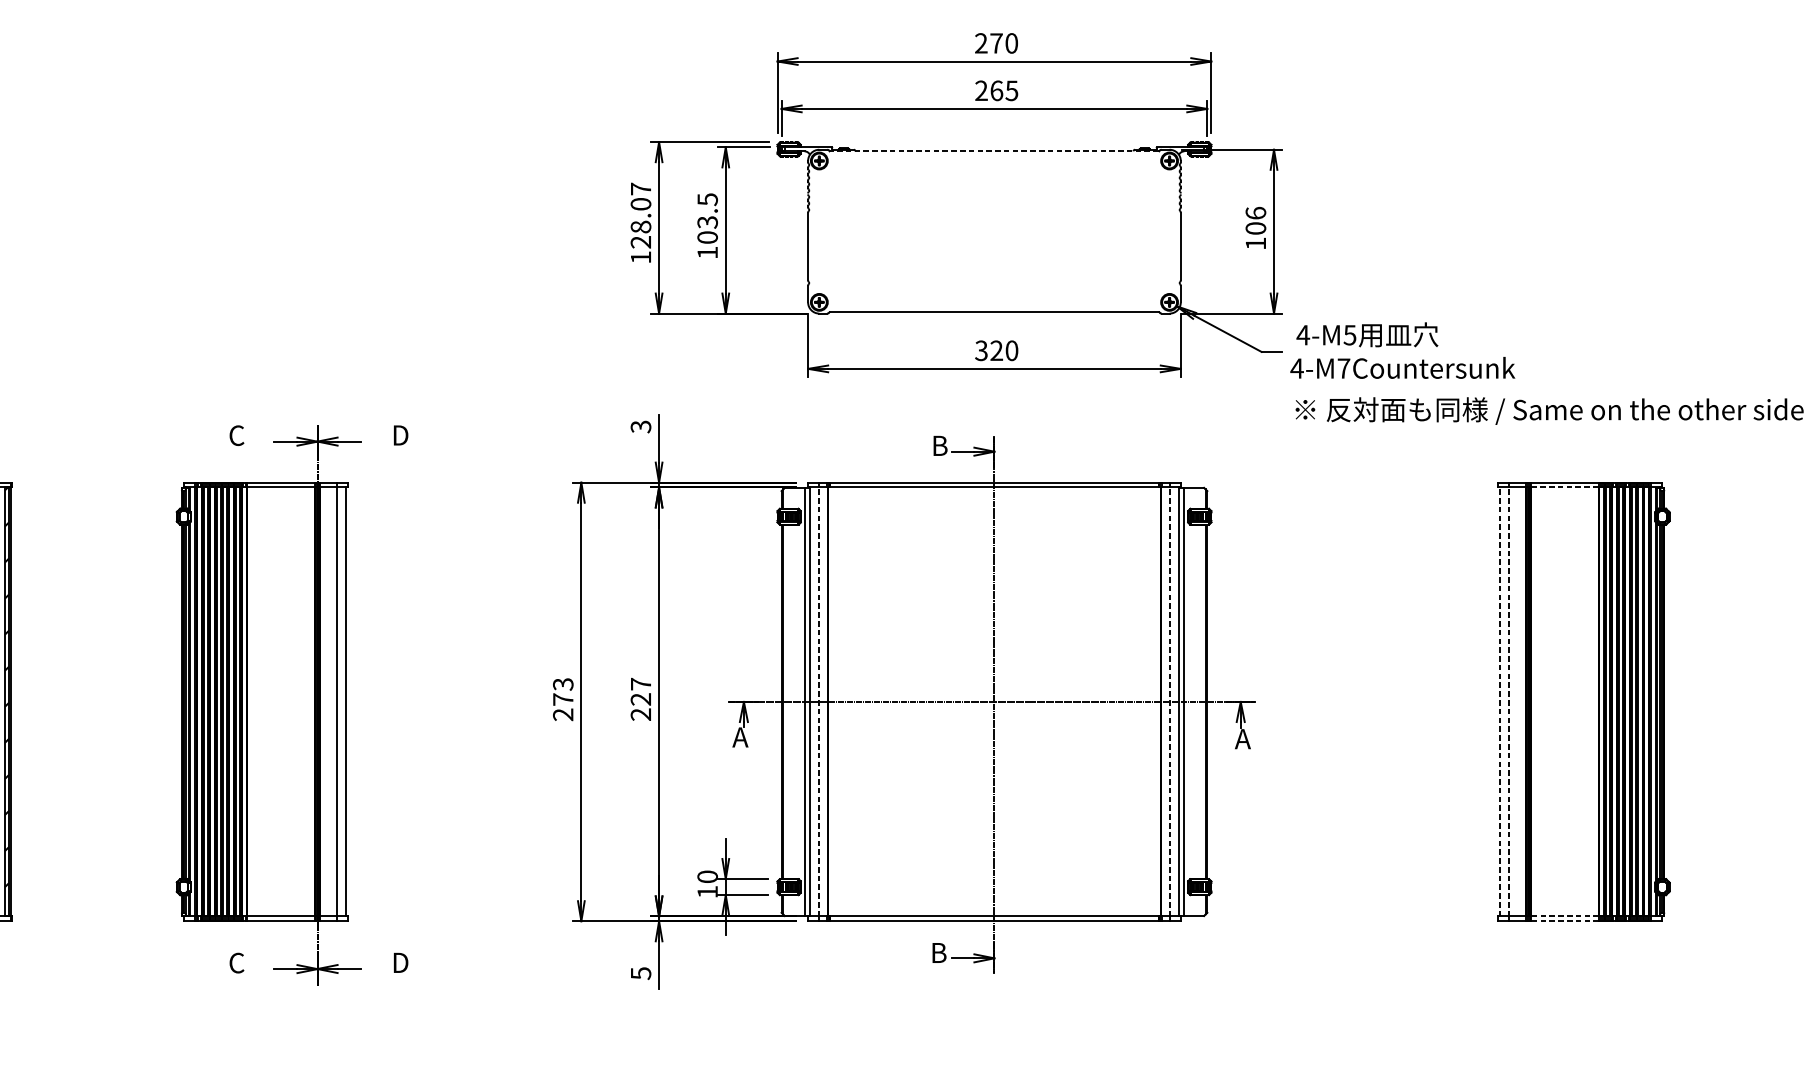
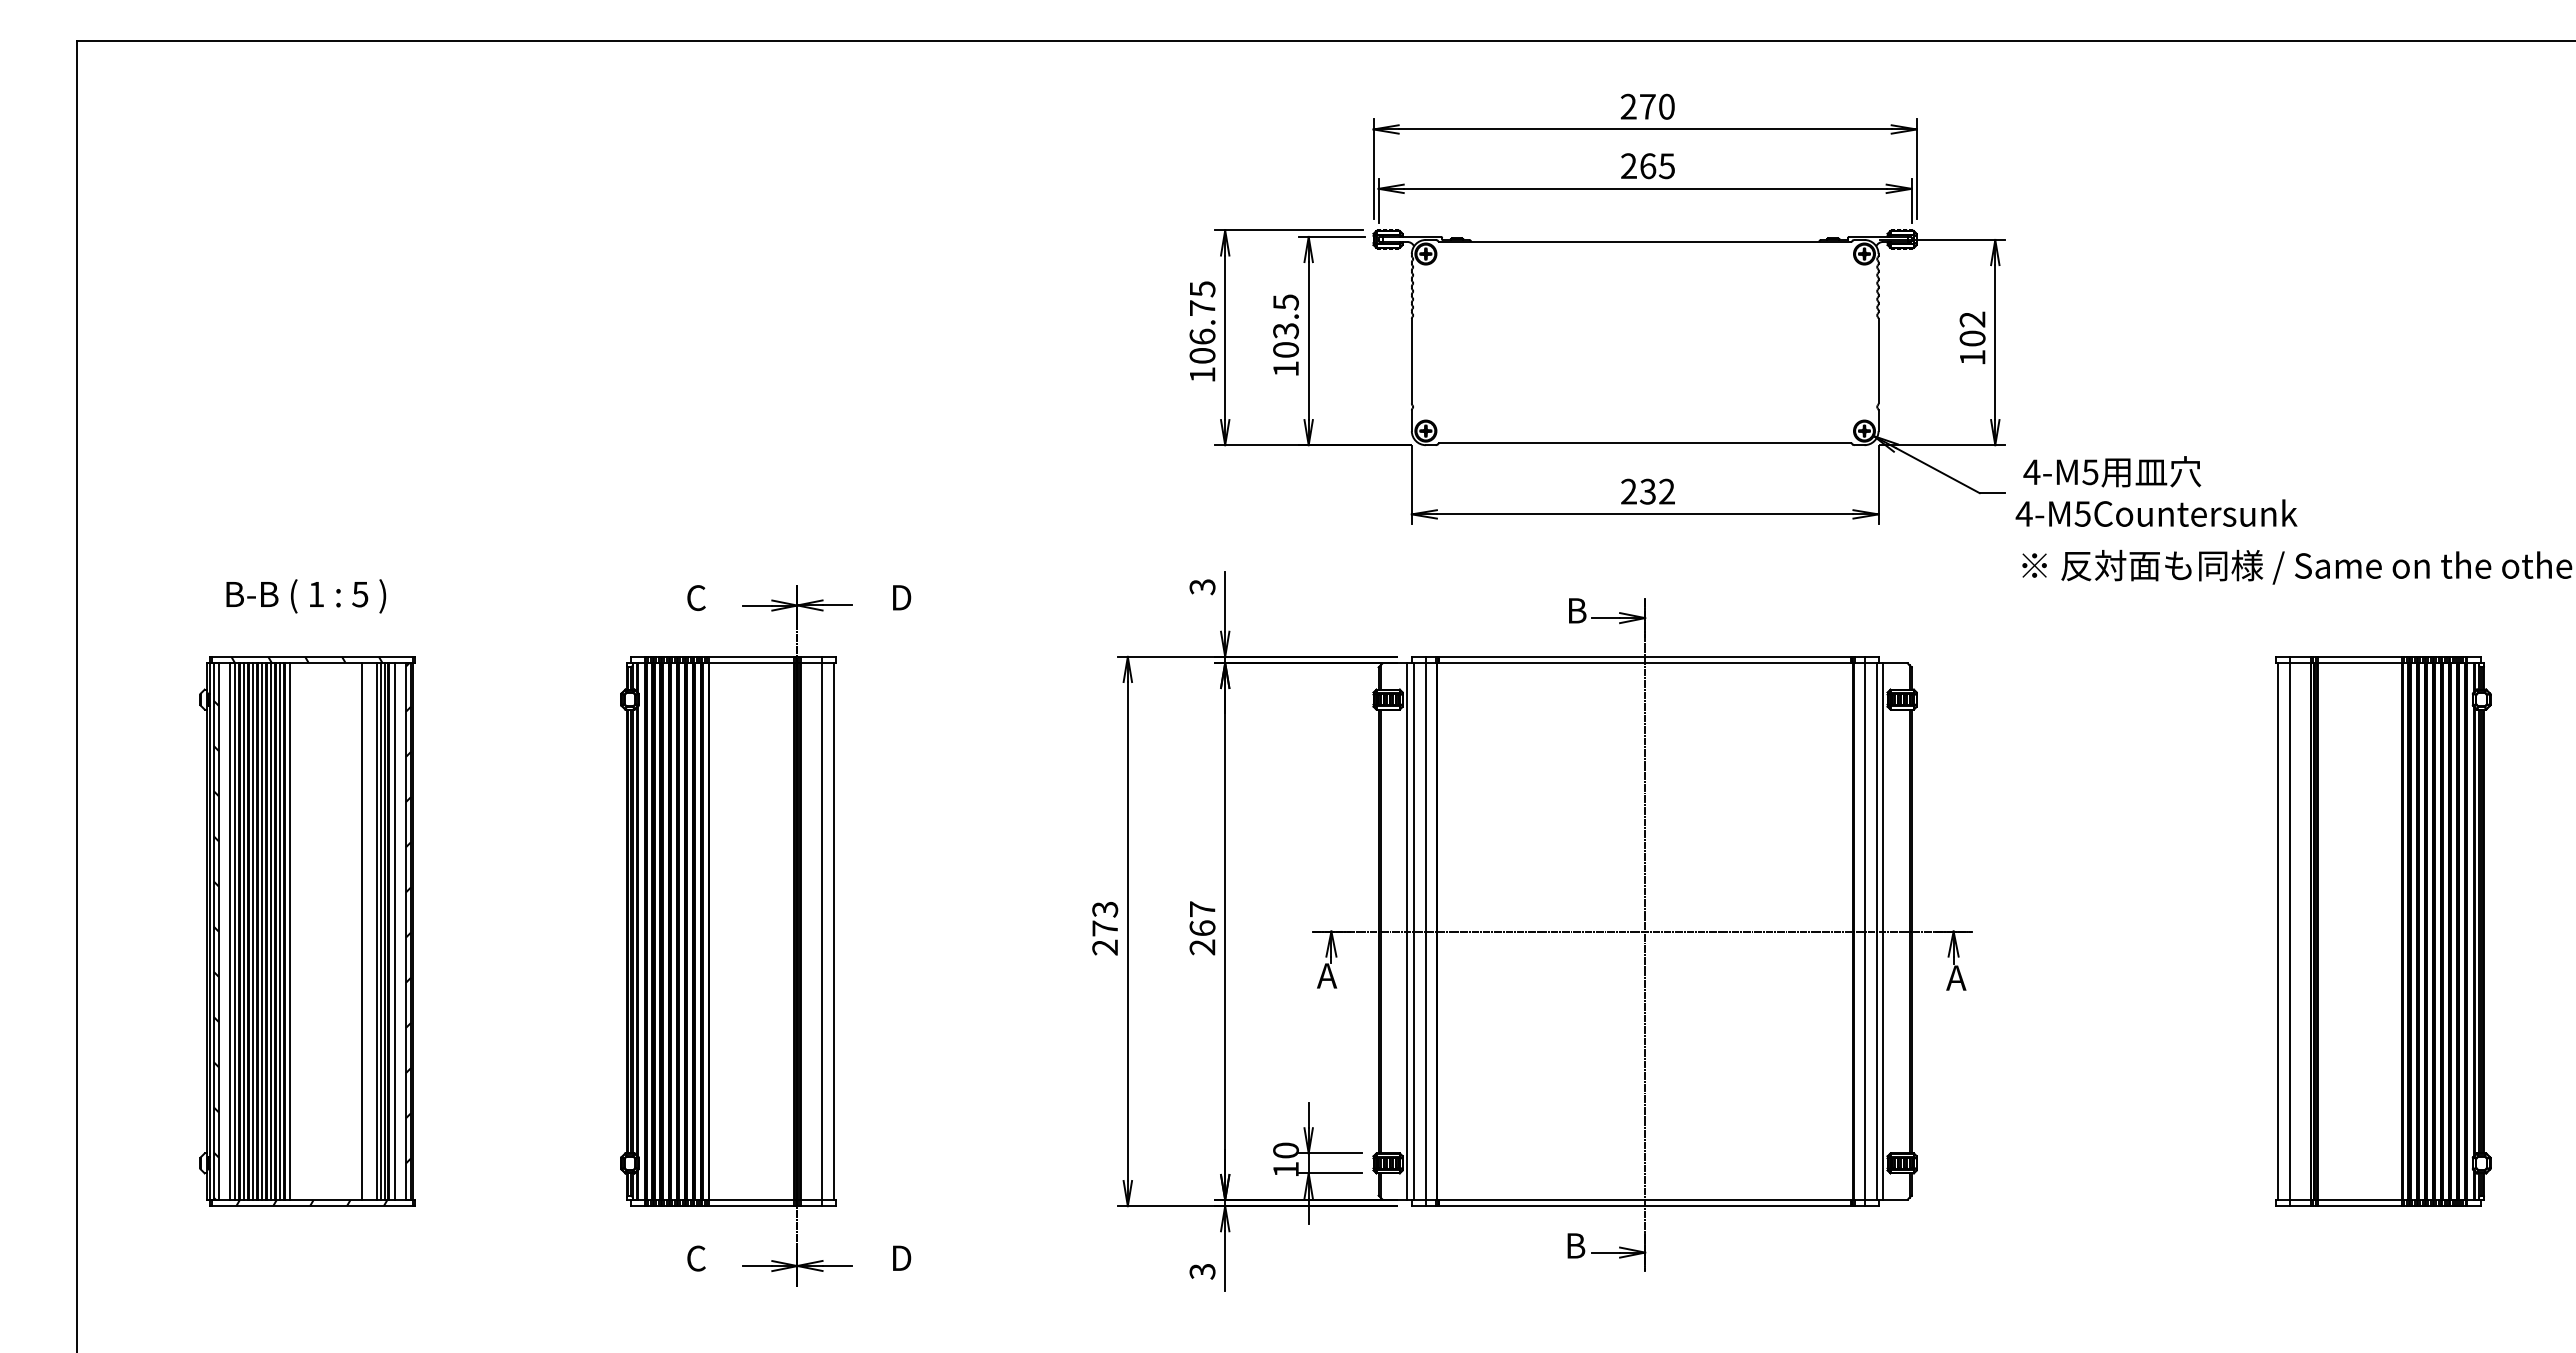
line: (994, 150) -> (1645, 241), dashed -> solid
text: (1255, 213) -> (1972, 319), 106 -> 102
text: (640, 215) -> (1202, 322), 128.07 -> 106.75
text: (996, 350) -> (1647, 491), 320 -> 232
text: (1343, 368) -> (2082, 513), 4-M7Countersunk -> 4-M5Countersunk
line: (1565, 487) -> (2360, 662), dashed -> solid
text: (640, 699) -> (1202, 928), 227 -> 267
line: (819, 701) -> (1425, 931), dashed -> solid
line: (1169, 701) -> (1864, 931), dashed -> solid
line: (1499, 701) -> (2277, 931), dashed -> solid
line: (1508, 701) -> (2289, 931), dashed -> solid
line: (1564, 916) -> (2359, 1200), dashed -> solid
line: (1564, 921) -> (2359, 1206), dashed -> solid
text: (640, 973) -> (1202, 1271), 5 -> 3

